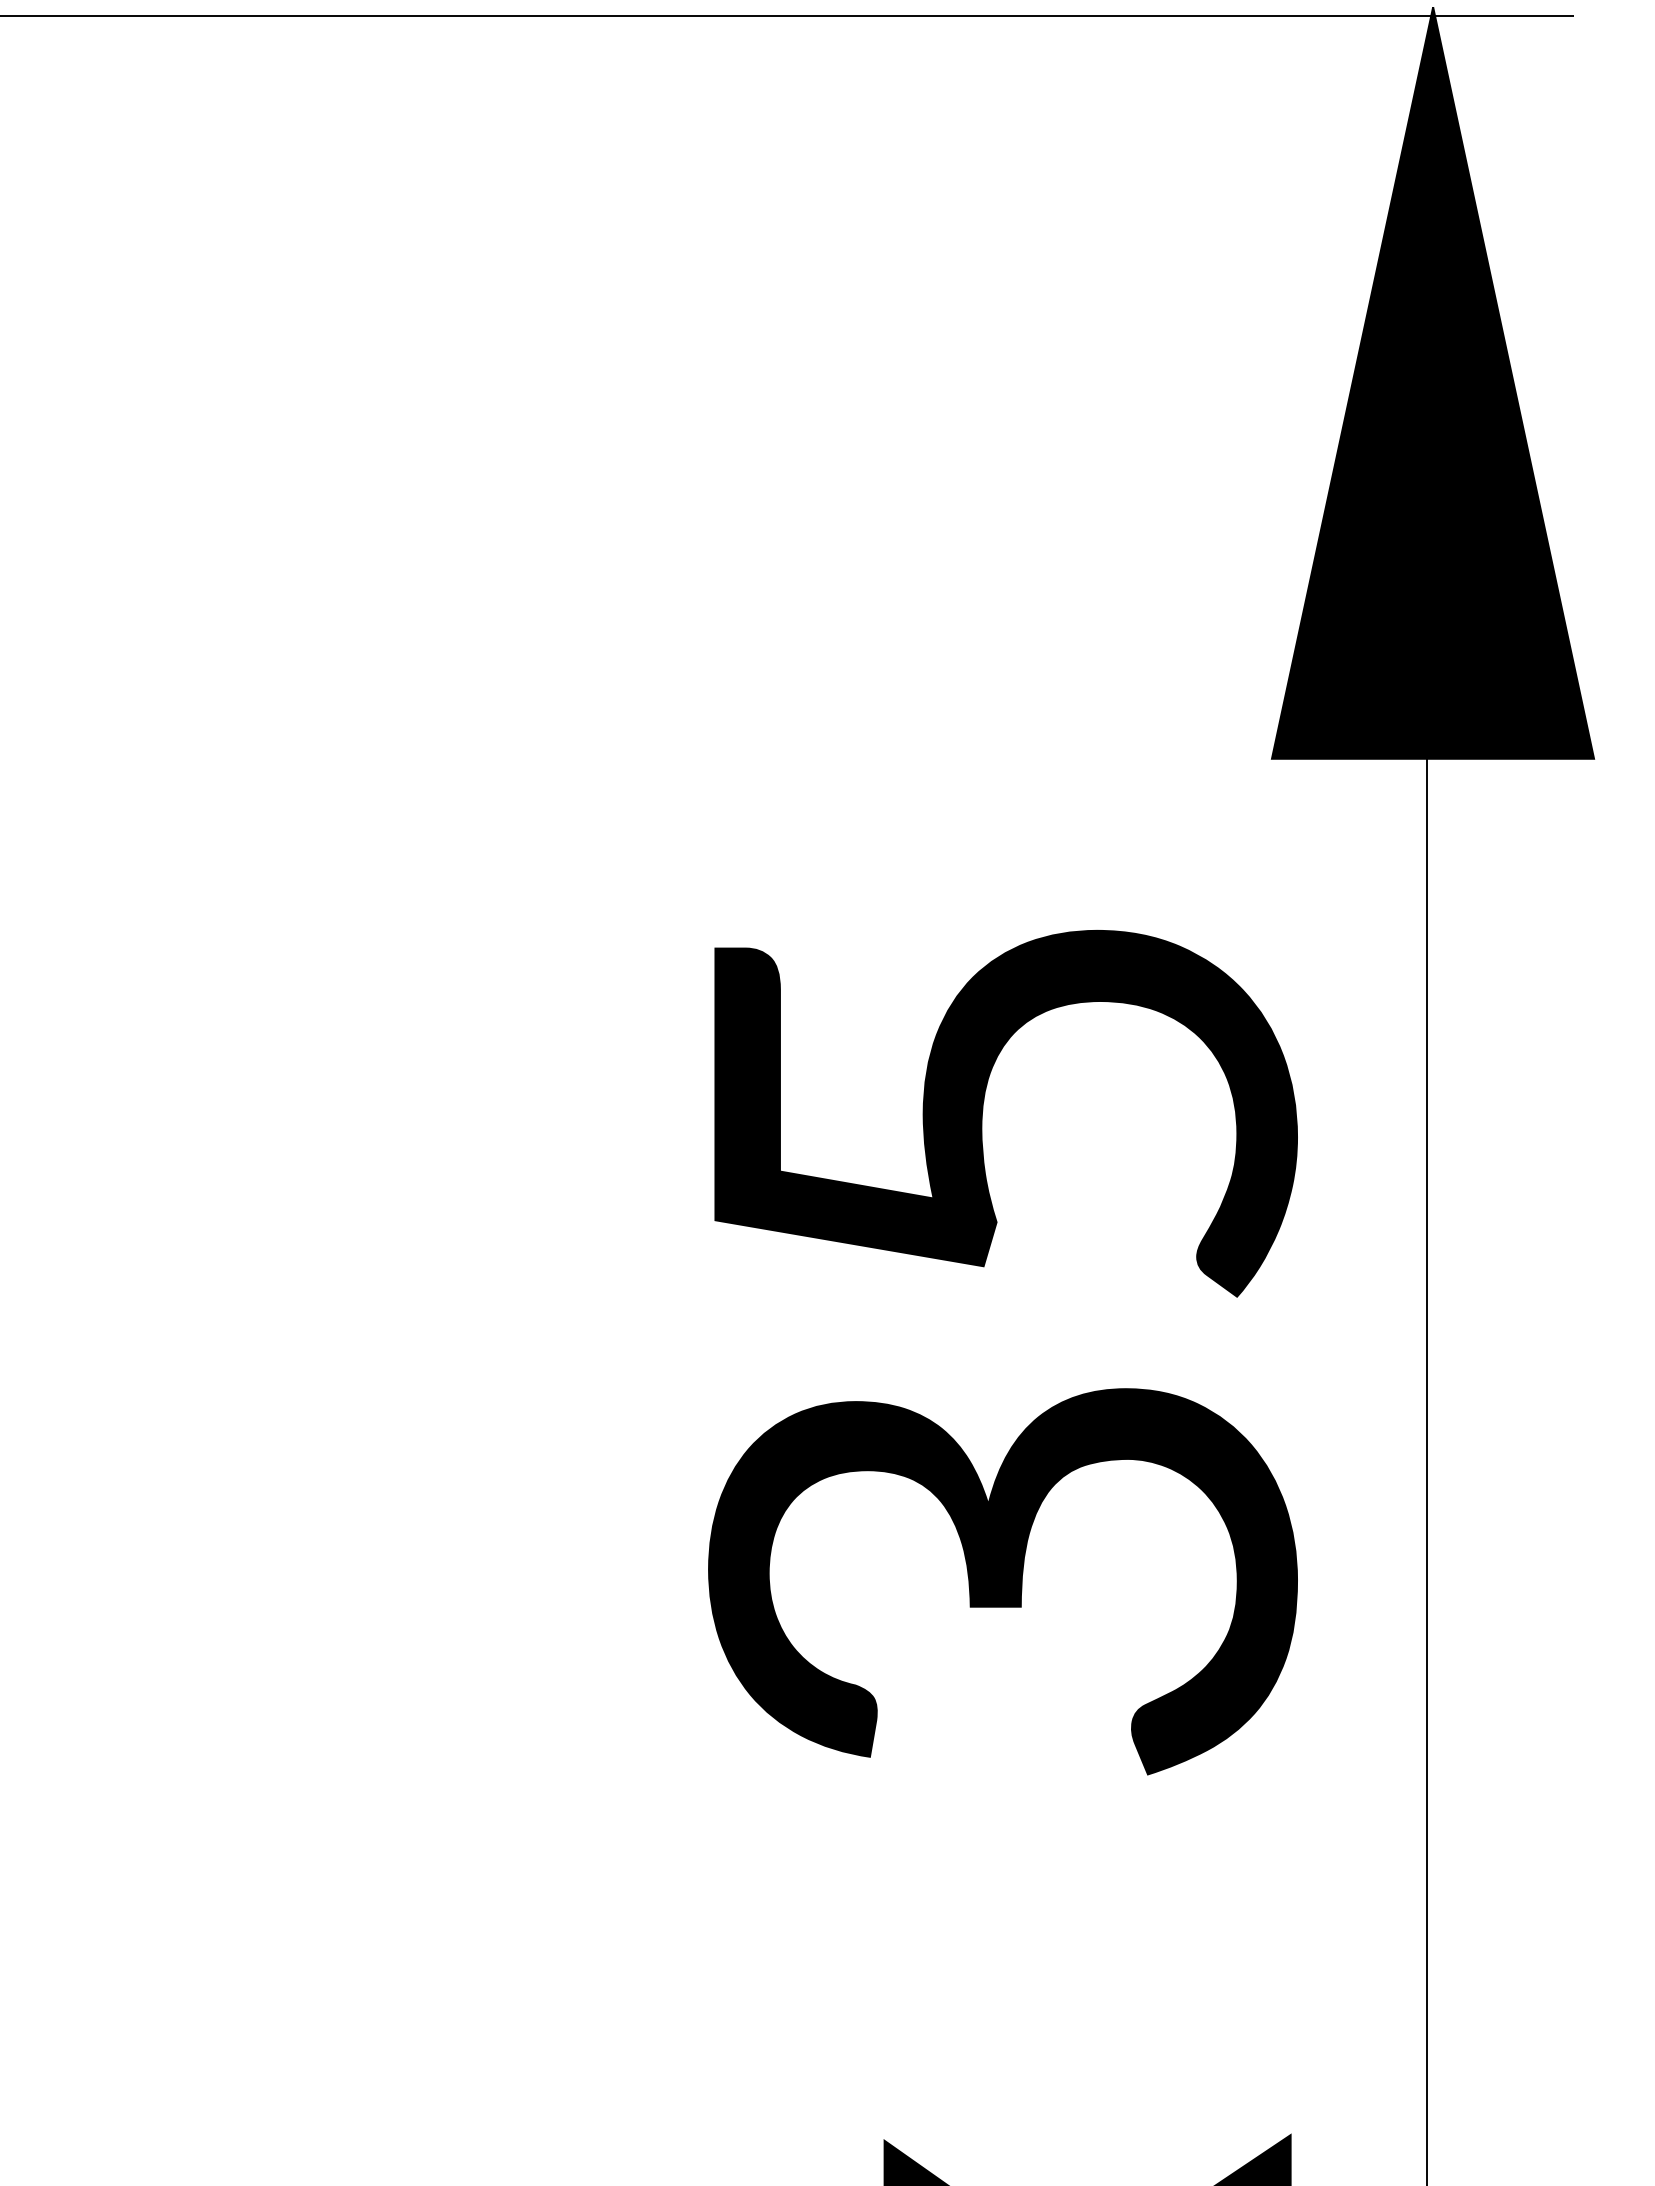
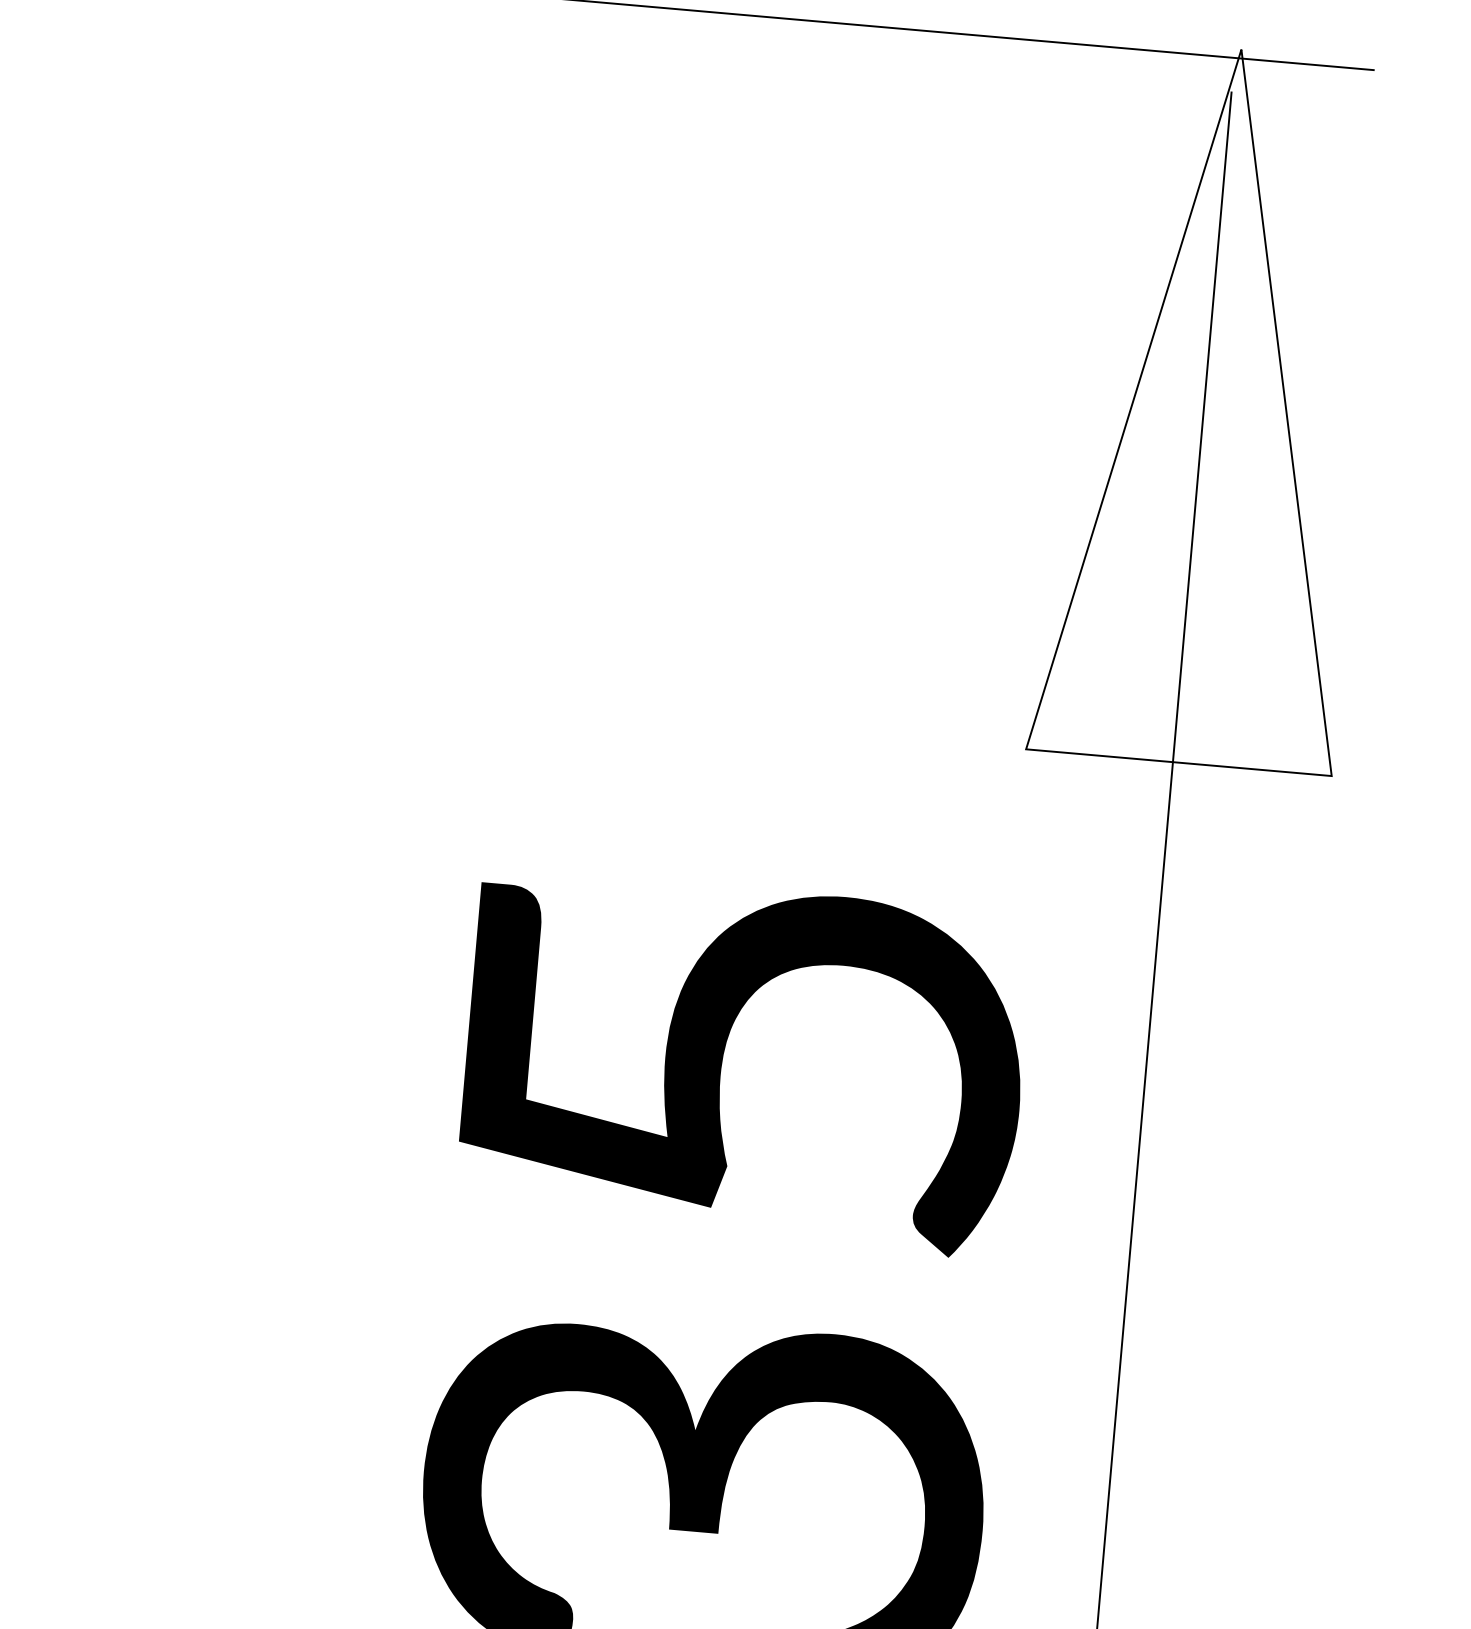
fill: (1432, 382) -> (1209, 405), removed

